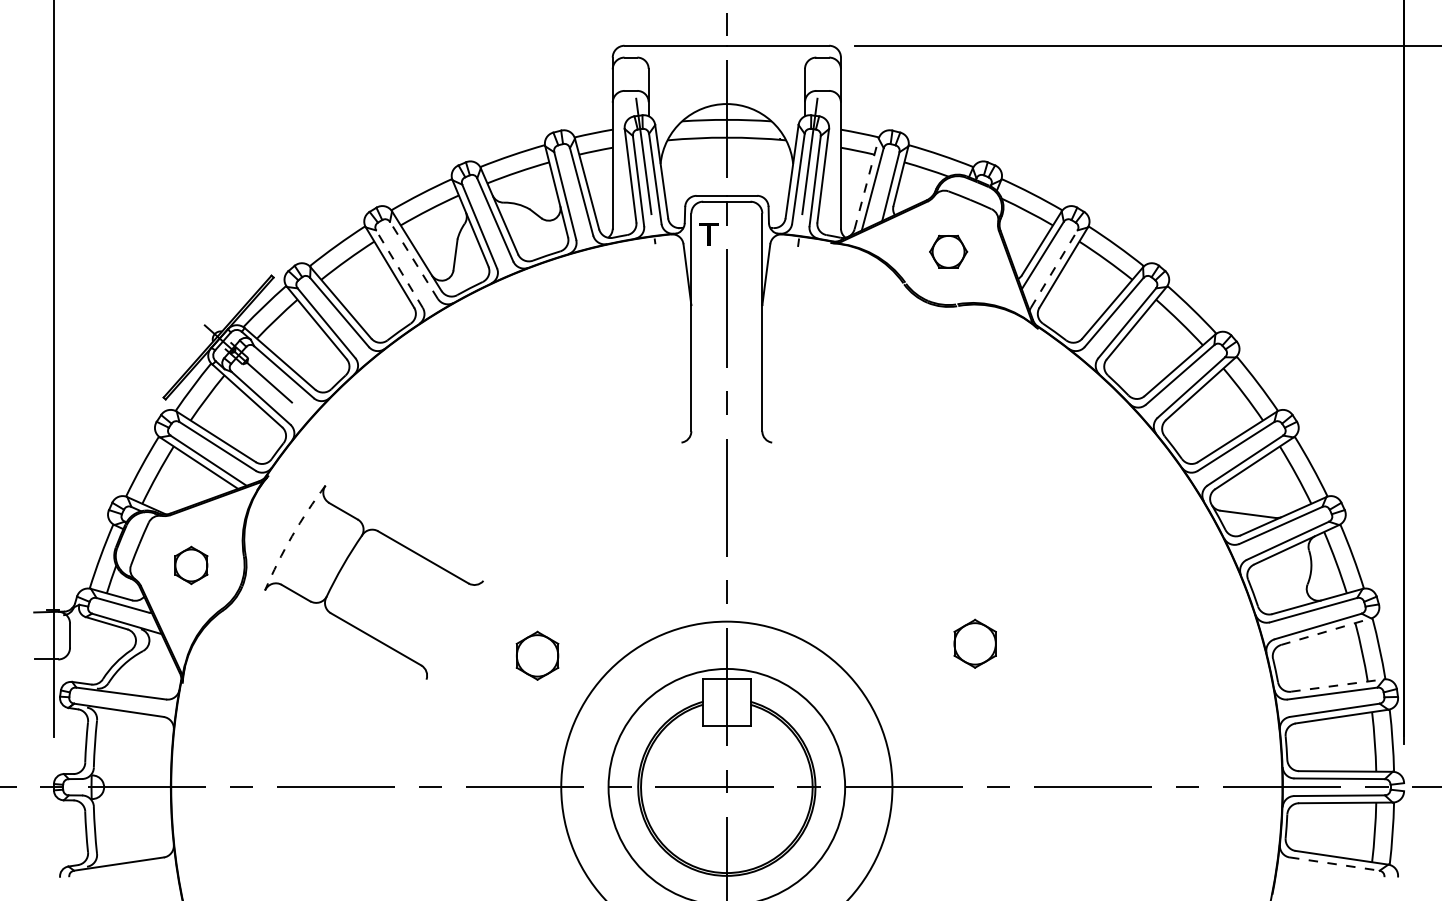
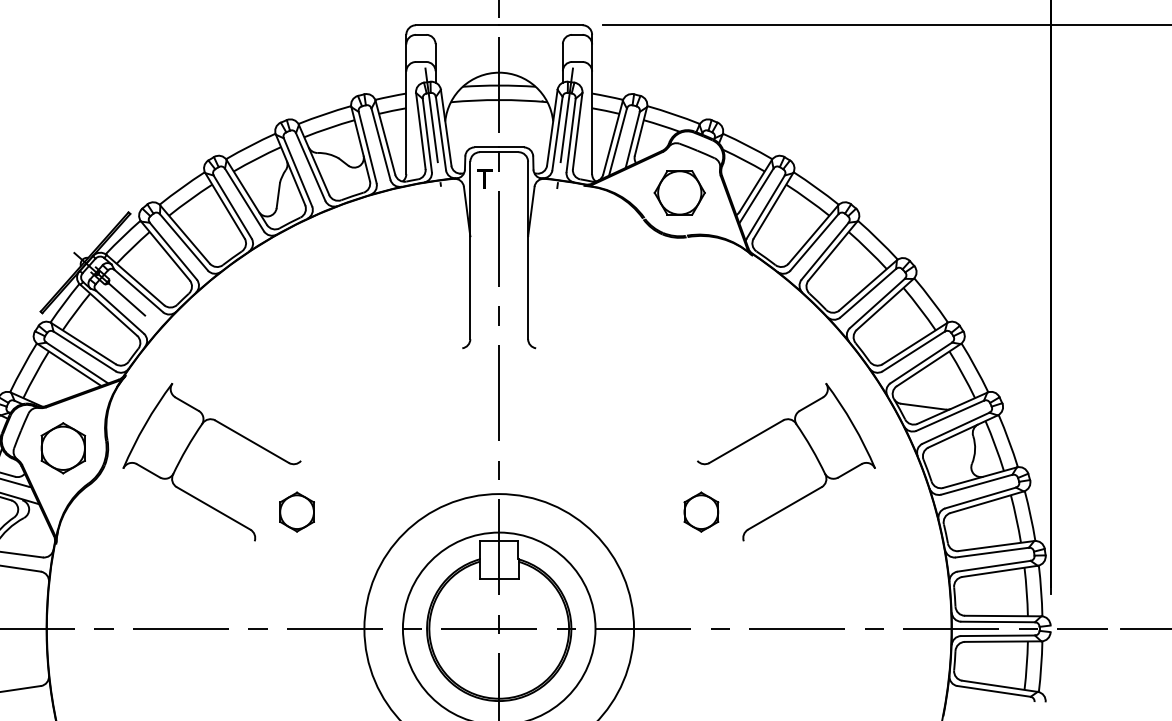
line: (866, 183) -> (612, 137), dashed -> solid
part: (948, 251) -> (679, 192), size x1.67
line: (413, 259) -> (244, 199), dashed -> solid
line: (399, 268) -> (232, 206), dashed -> solid
line: (1054, 268) -> (765, 206), dashed -> solid
arc: (292, 536) -> (145, 424), dashed -> solid
part: (1108, 564) -> (809, 447), added
part: (191, 565) -> (63, 448), size x1.67
line: (1326, 631) -> (987, 502), dashed -> solid
part: (537, 655) -> (297, 511), moved
line: (1337, 685) -> (996, 546), dashed -> solid
line: (1335, 864) -> (994, 691), dashed -> solid

